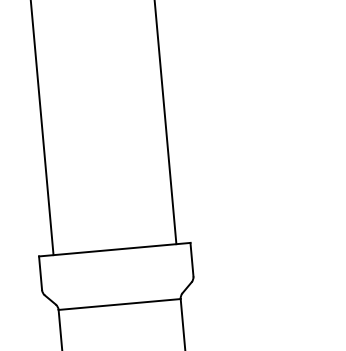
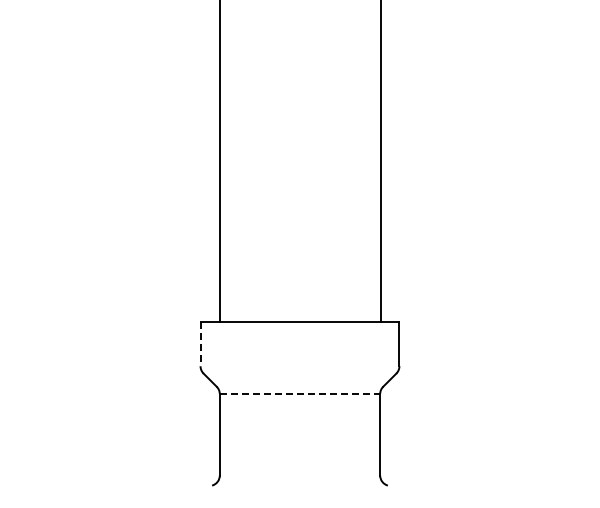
line: (40, 273) -> (200, 344), solid -> dashed
line: (120, 304) -> (300, 394), solid -> dashed

